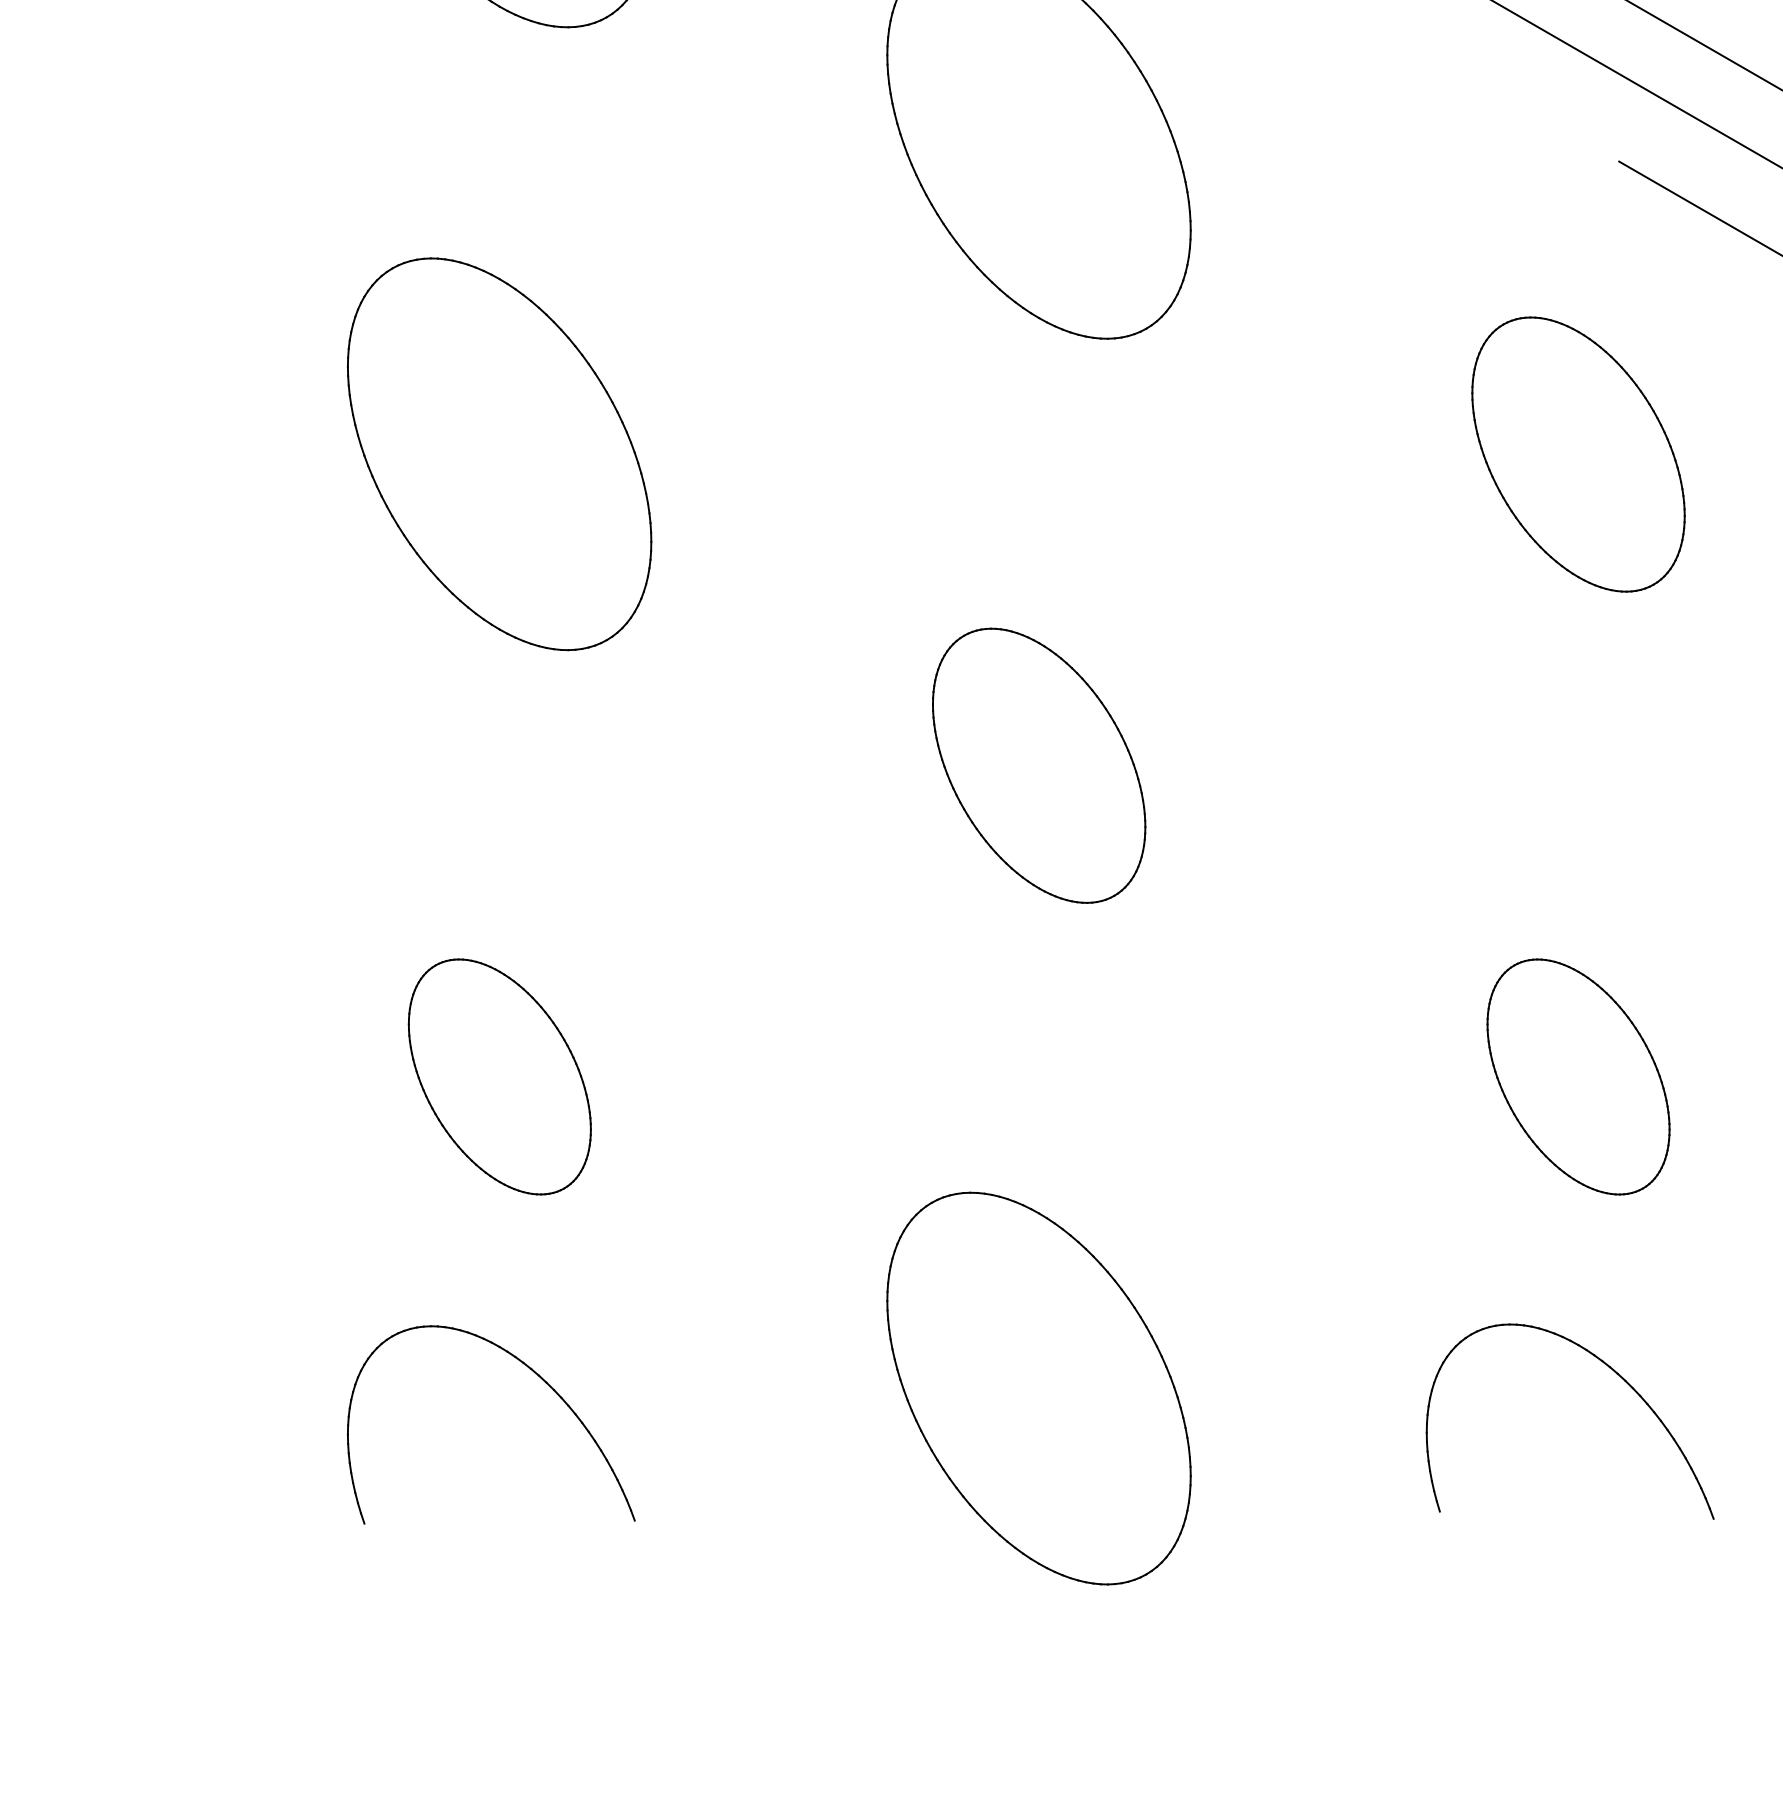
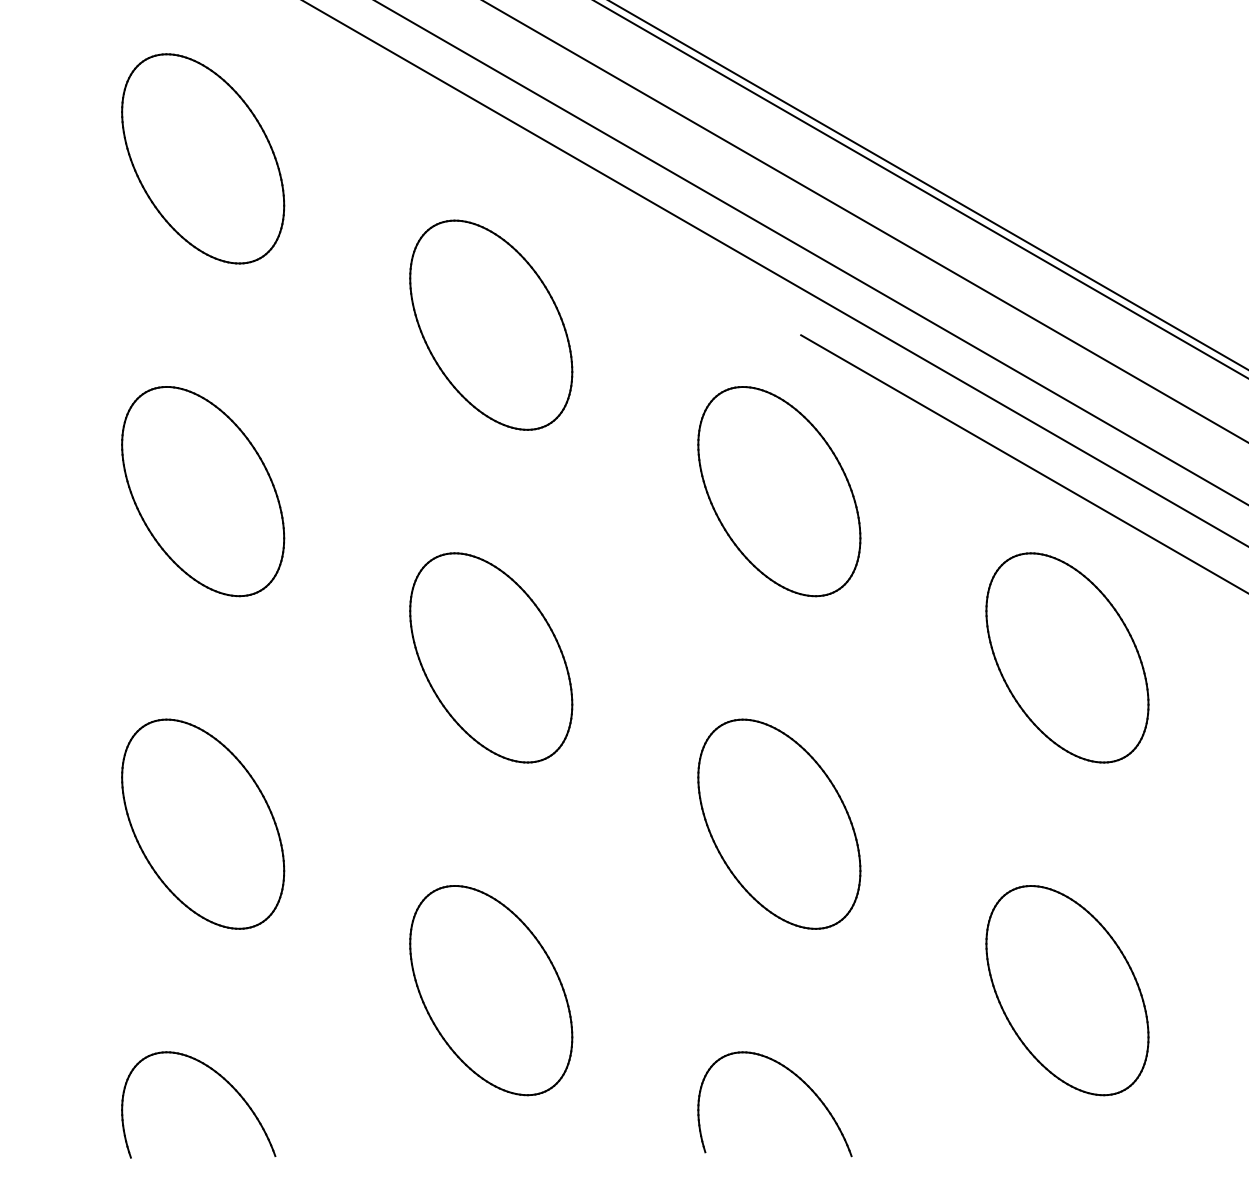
part: (1578, 454) -> (779, 491), size x1.43
part: (1039, 764) -> (491, 657), size x1.43
part: (500, 1075) -> (203, 823), size x1.67
part: (1578, 1075) -> (779, 823), size x1.67
part: (1606, 1367) -> (794, 1075), moved
part: (530, 1371) -> (219, 1076), moved

